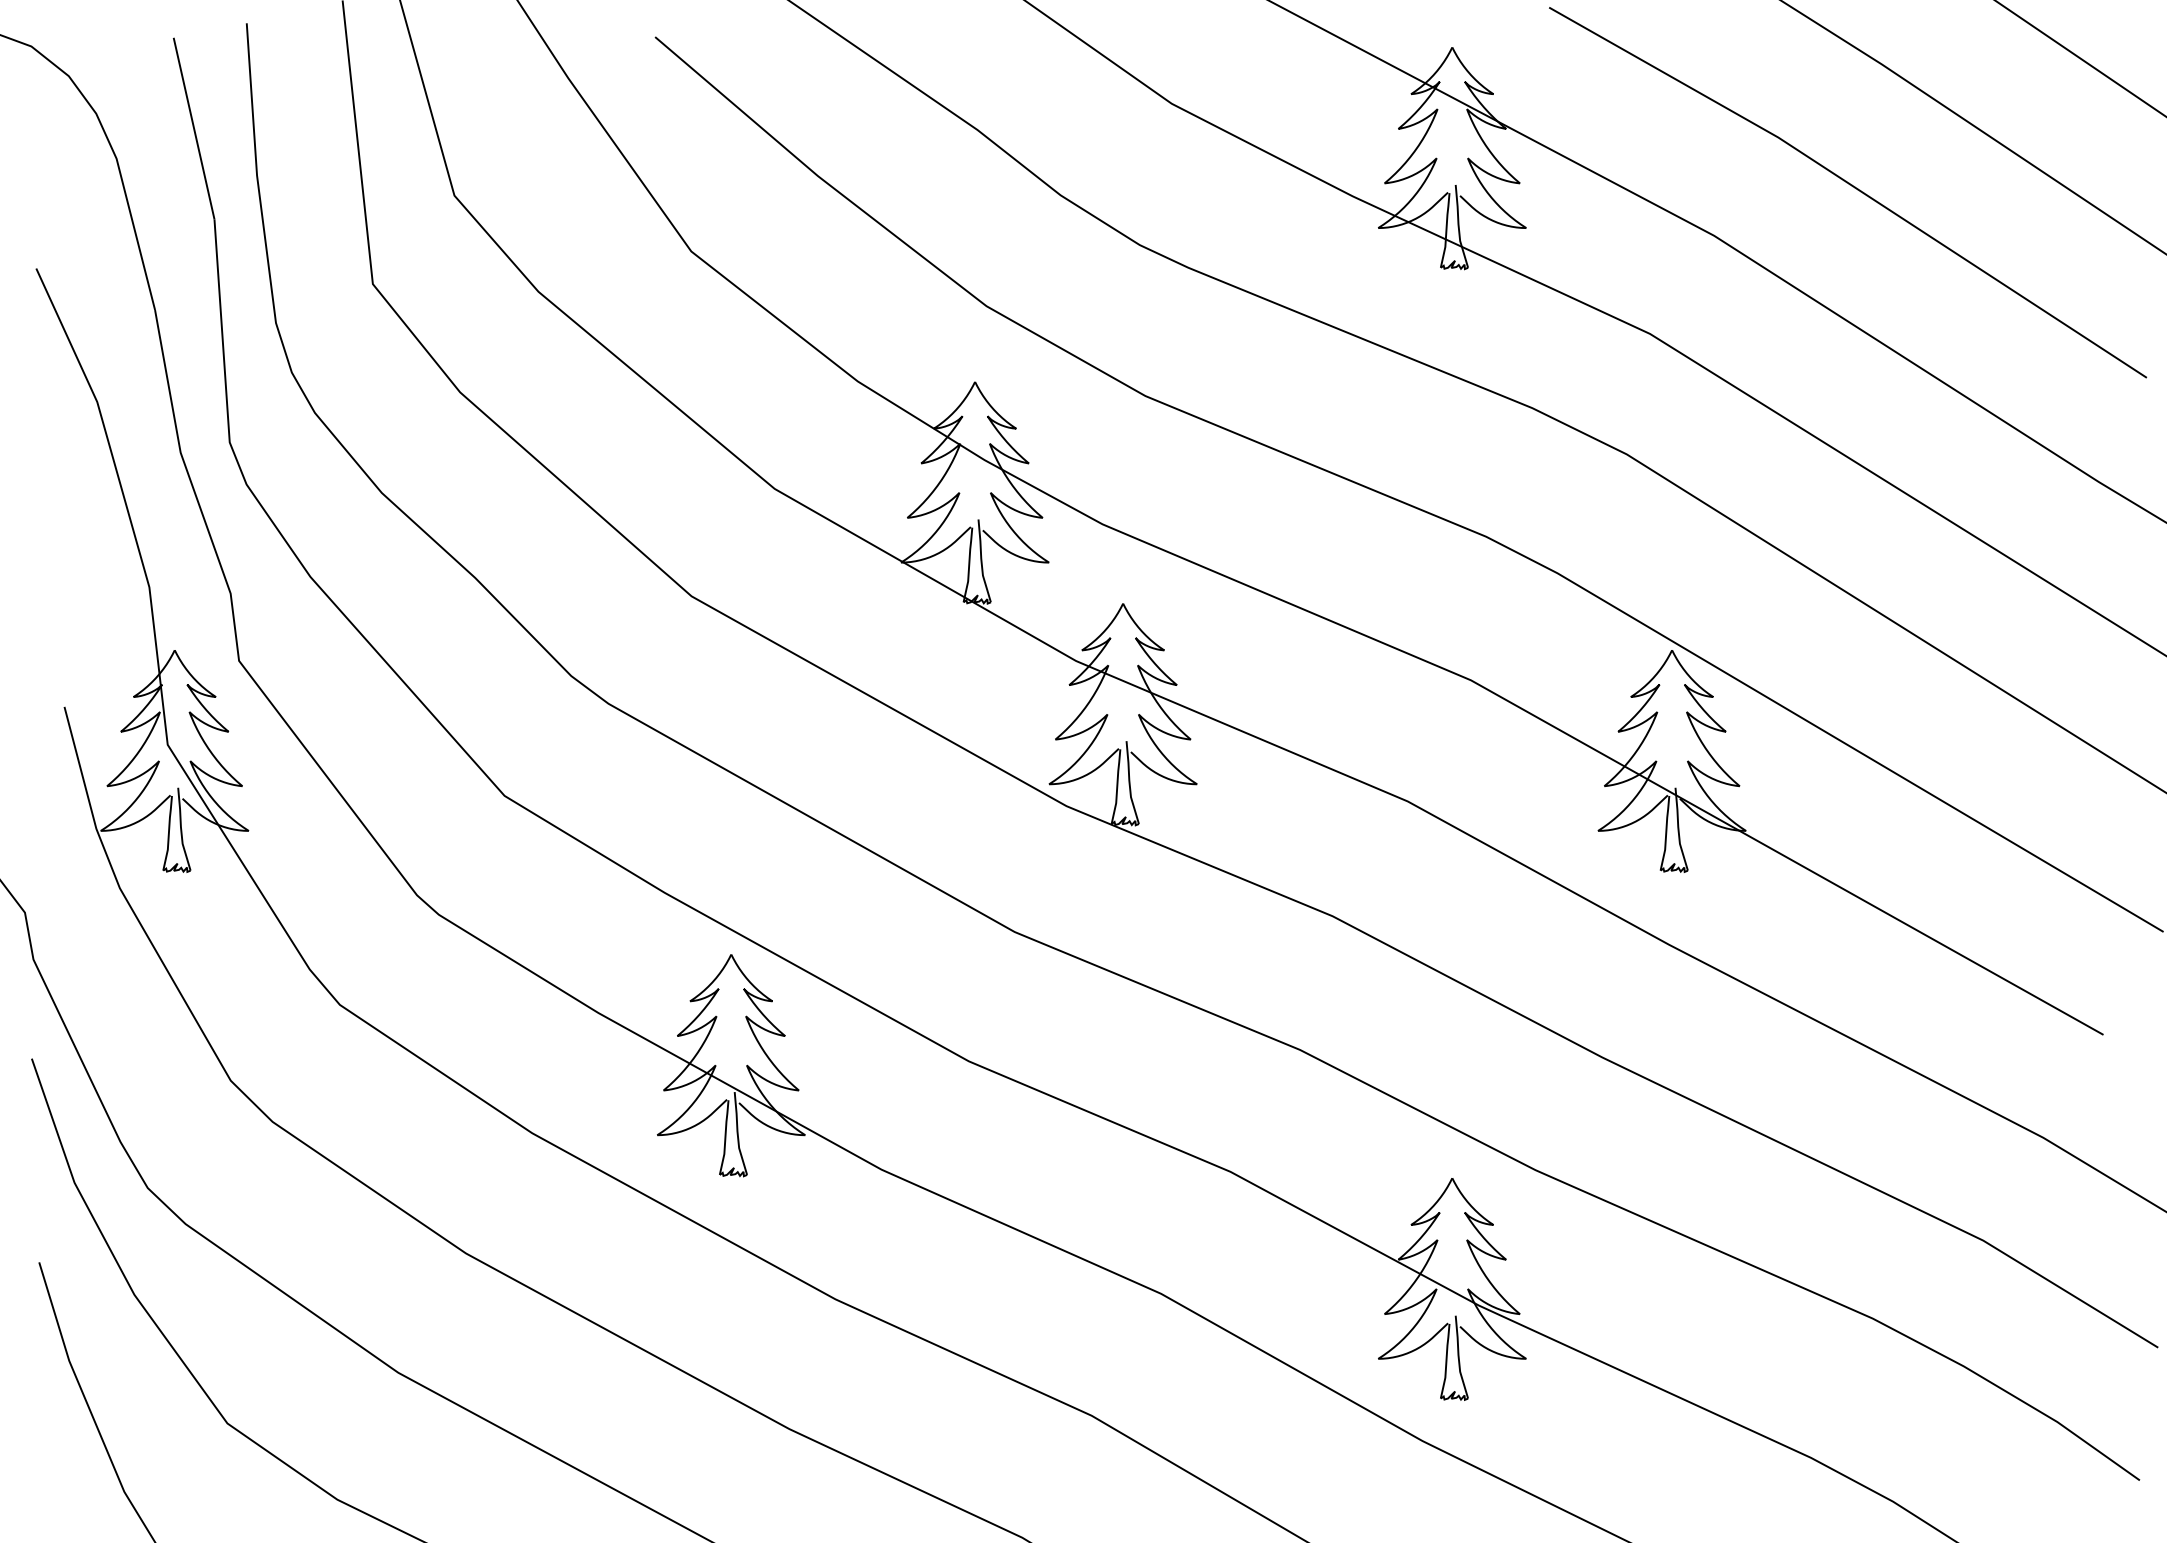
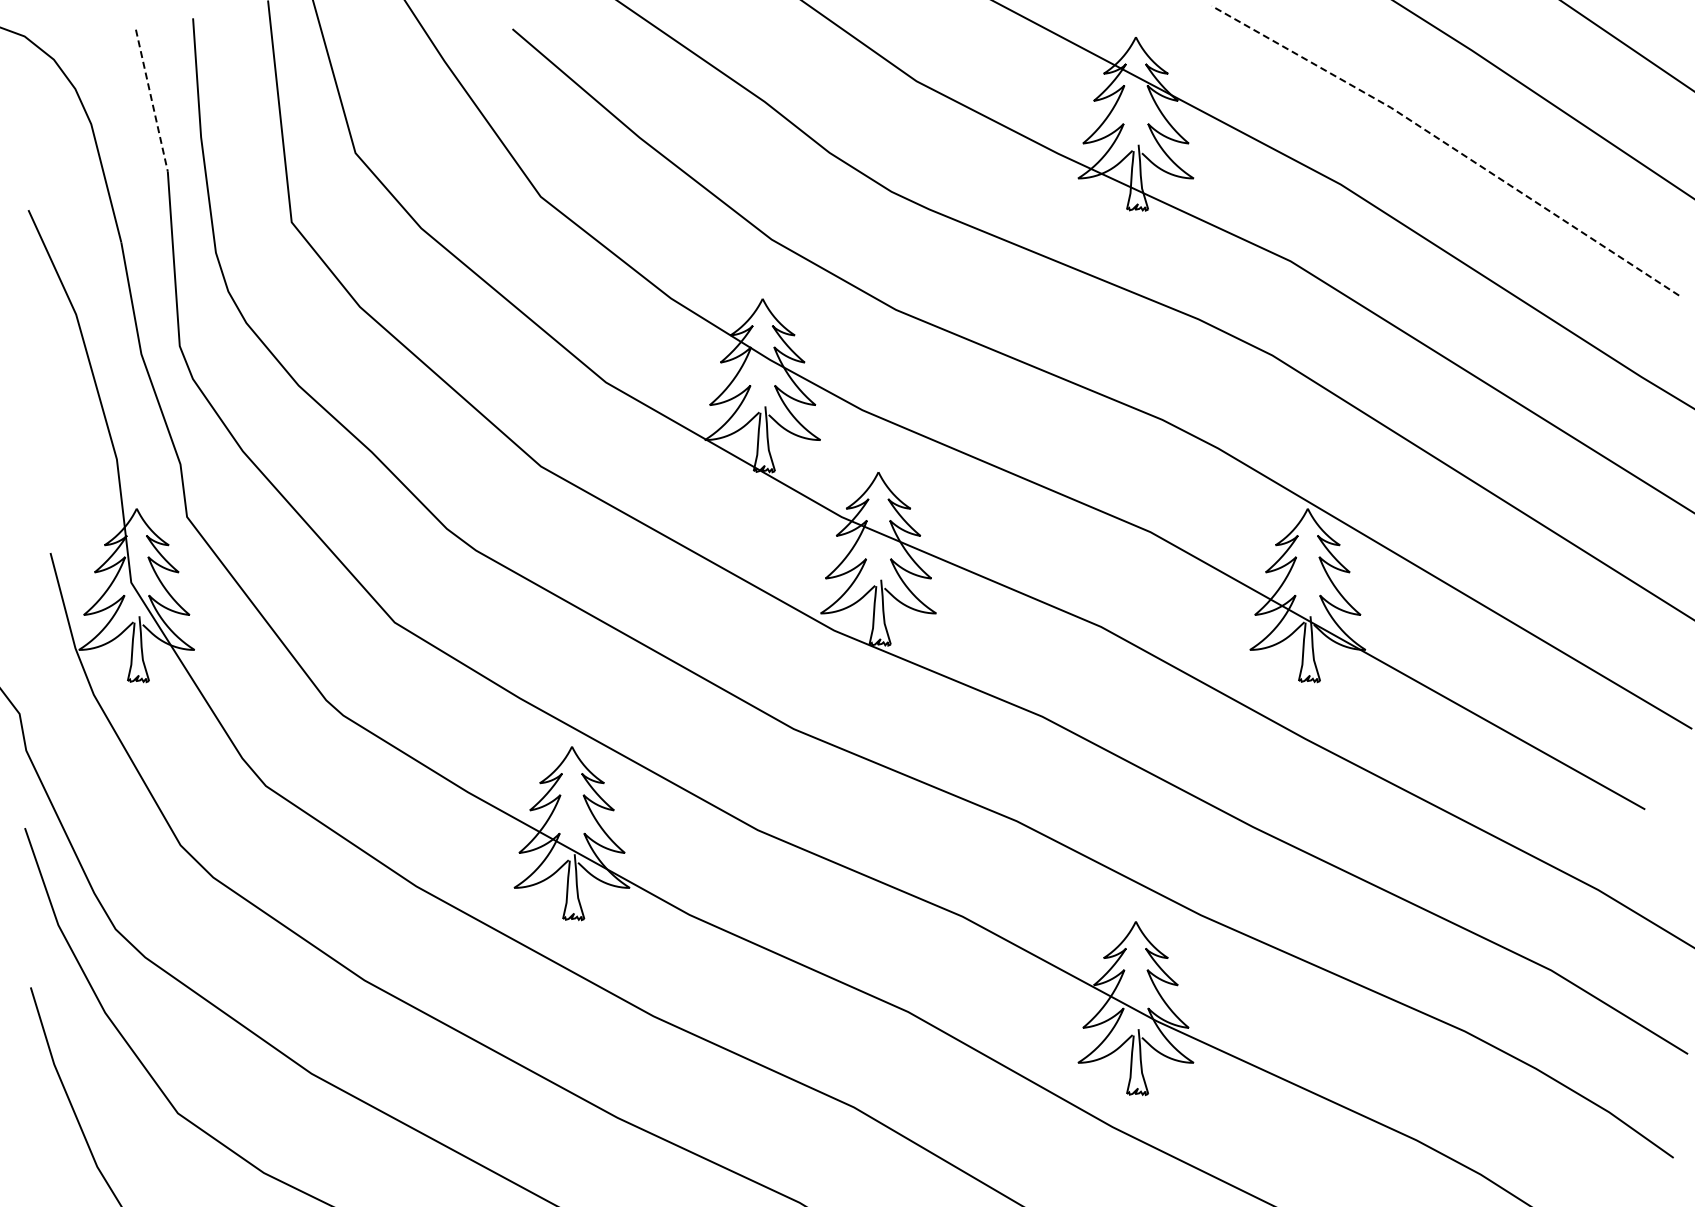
line: (193, 128) -> (151, 100), solid -> dashed
line: (1850, 184) -> (1447, 144), solid -> dashed

